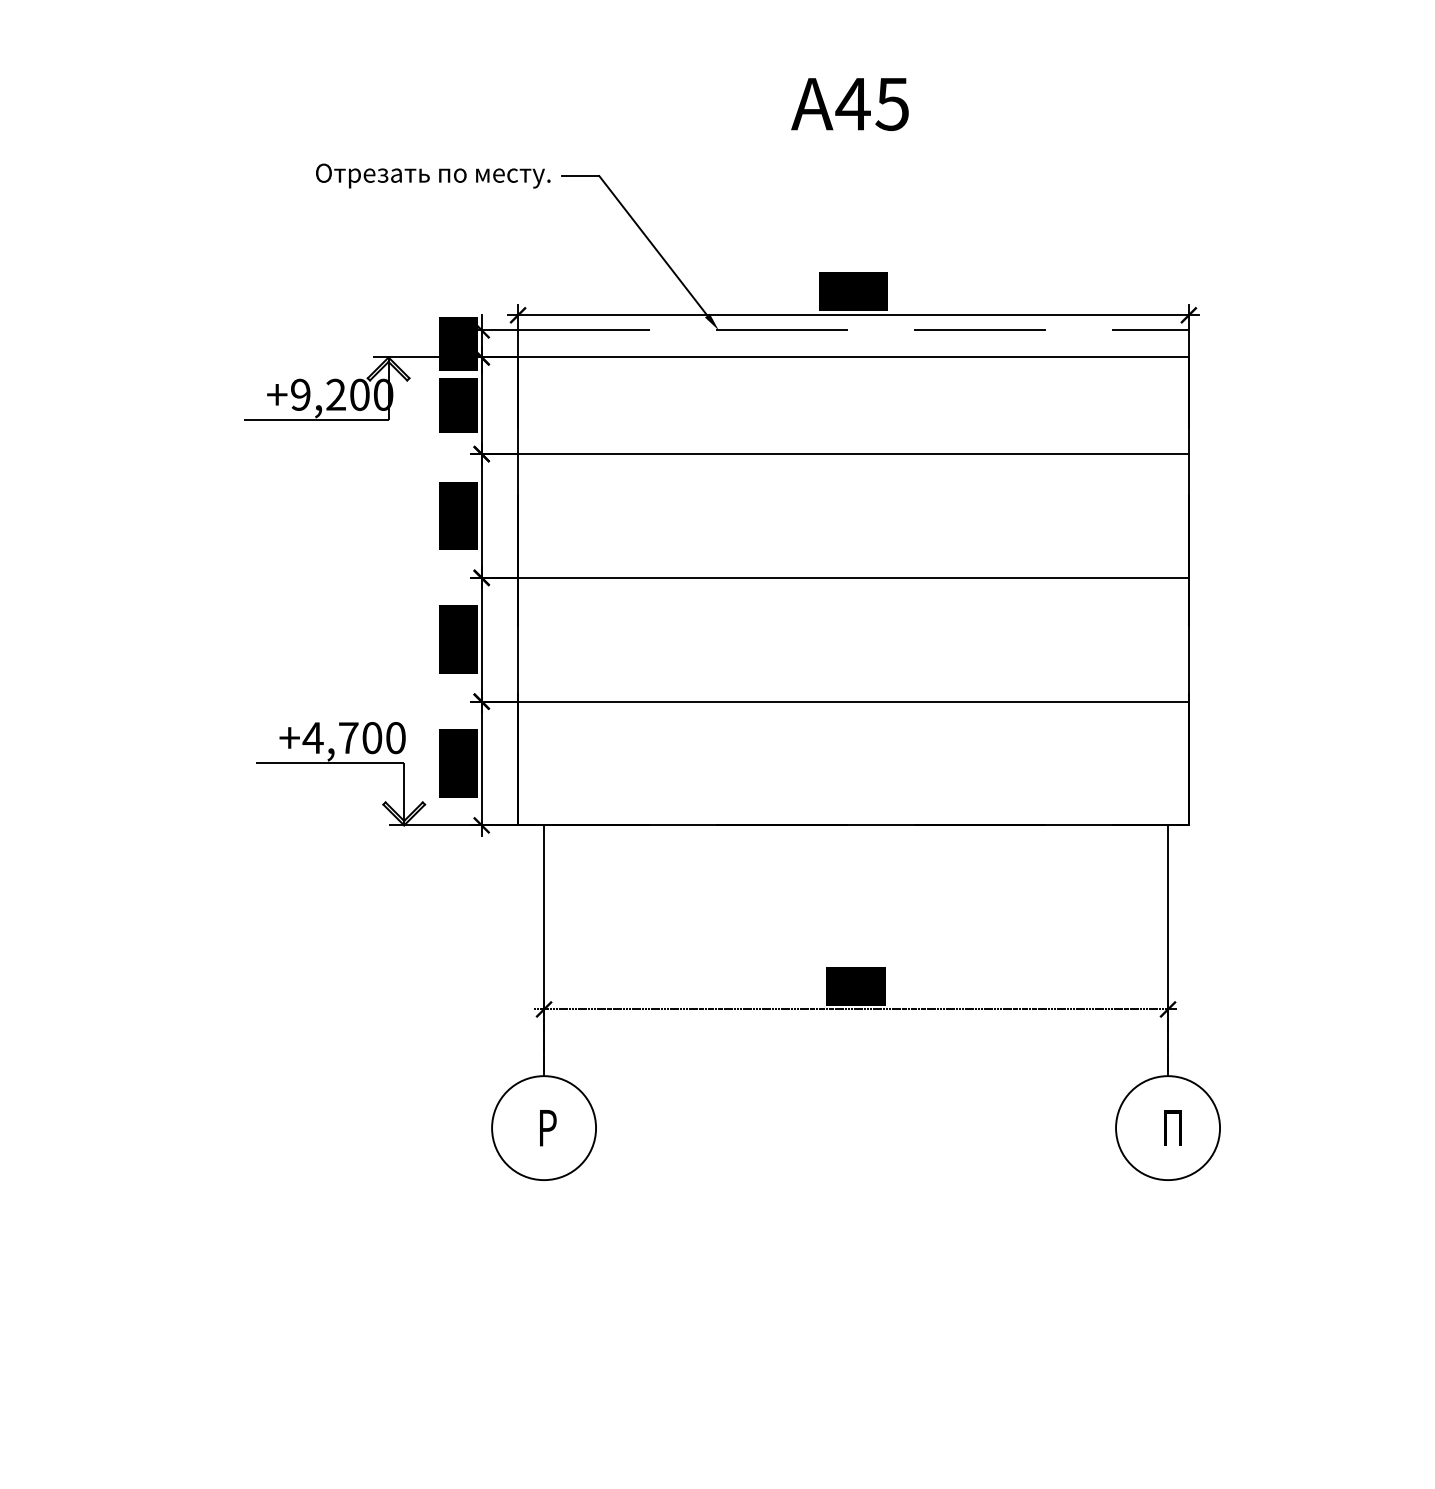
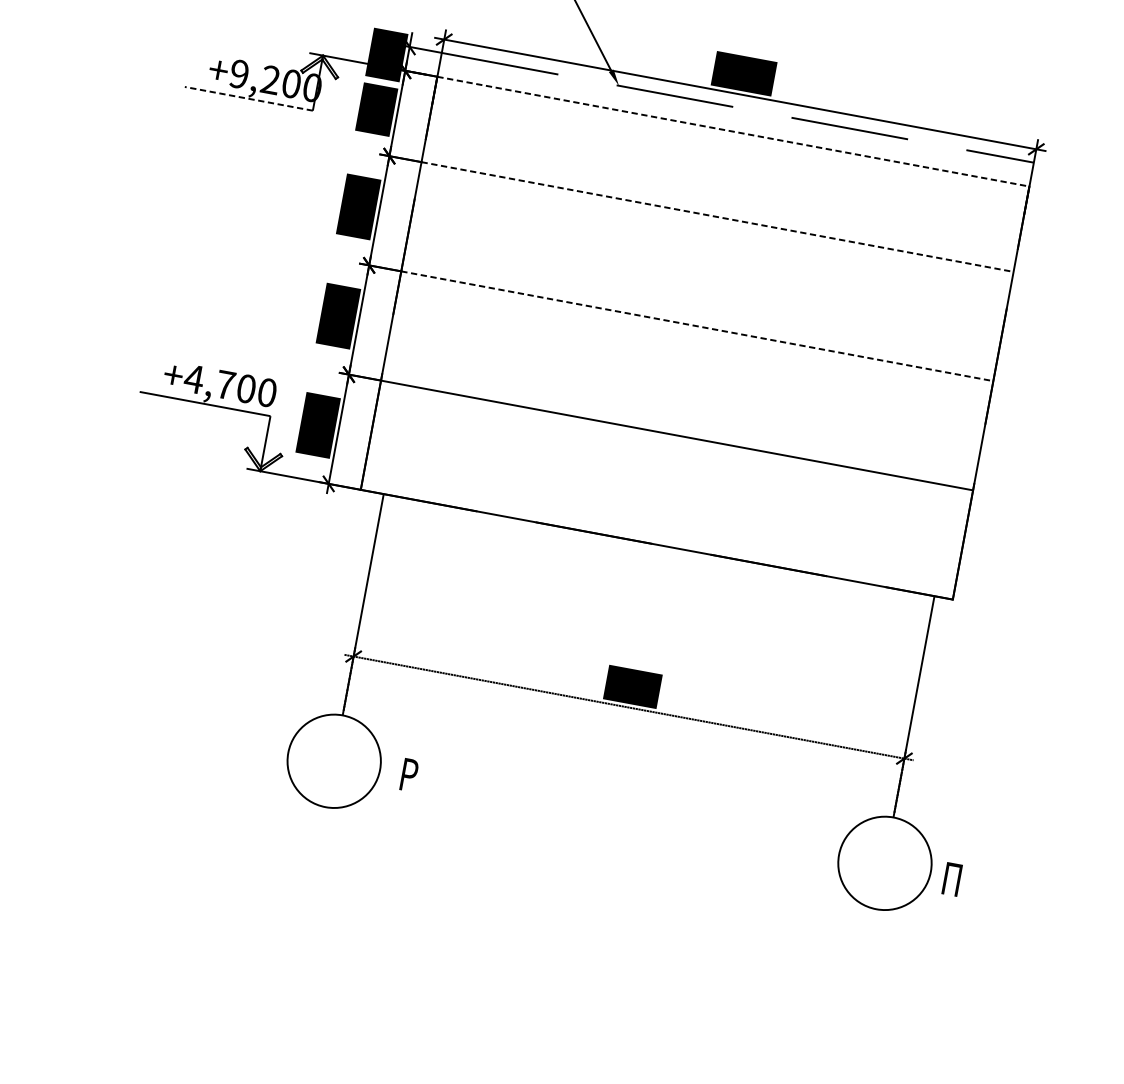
line: (853, 357) -> (733, 131), solid -> dashed
line: (316, 419) -> (249, 98), solid -> dashed
line: (853, 454) -> (717, 217), solid -> dashed
line: (853, 577) -> (697, 325), solid -> dashed
text: (1172, 1127) -> (951, 878), moved
text: (548, 1128) -> (409, 775), moved

